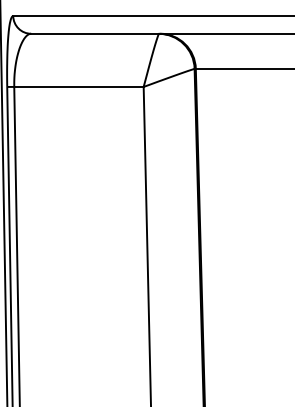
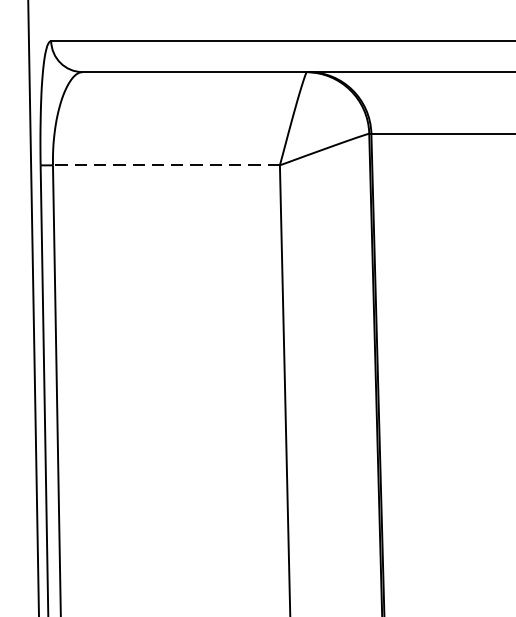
line: (78, 86) -> (165, 164), solid -> dashed

